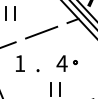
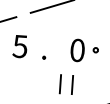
text: (19, 63) -> (19, 46), 1 -> 5
text: (61, 63) -> (76, 50), 4 -> 0

